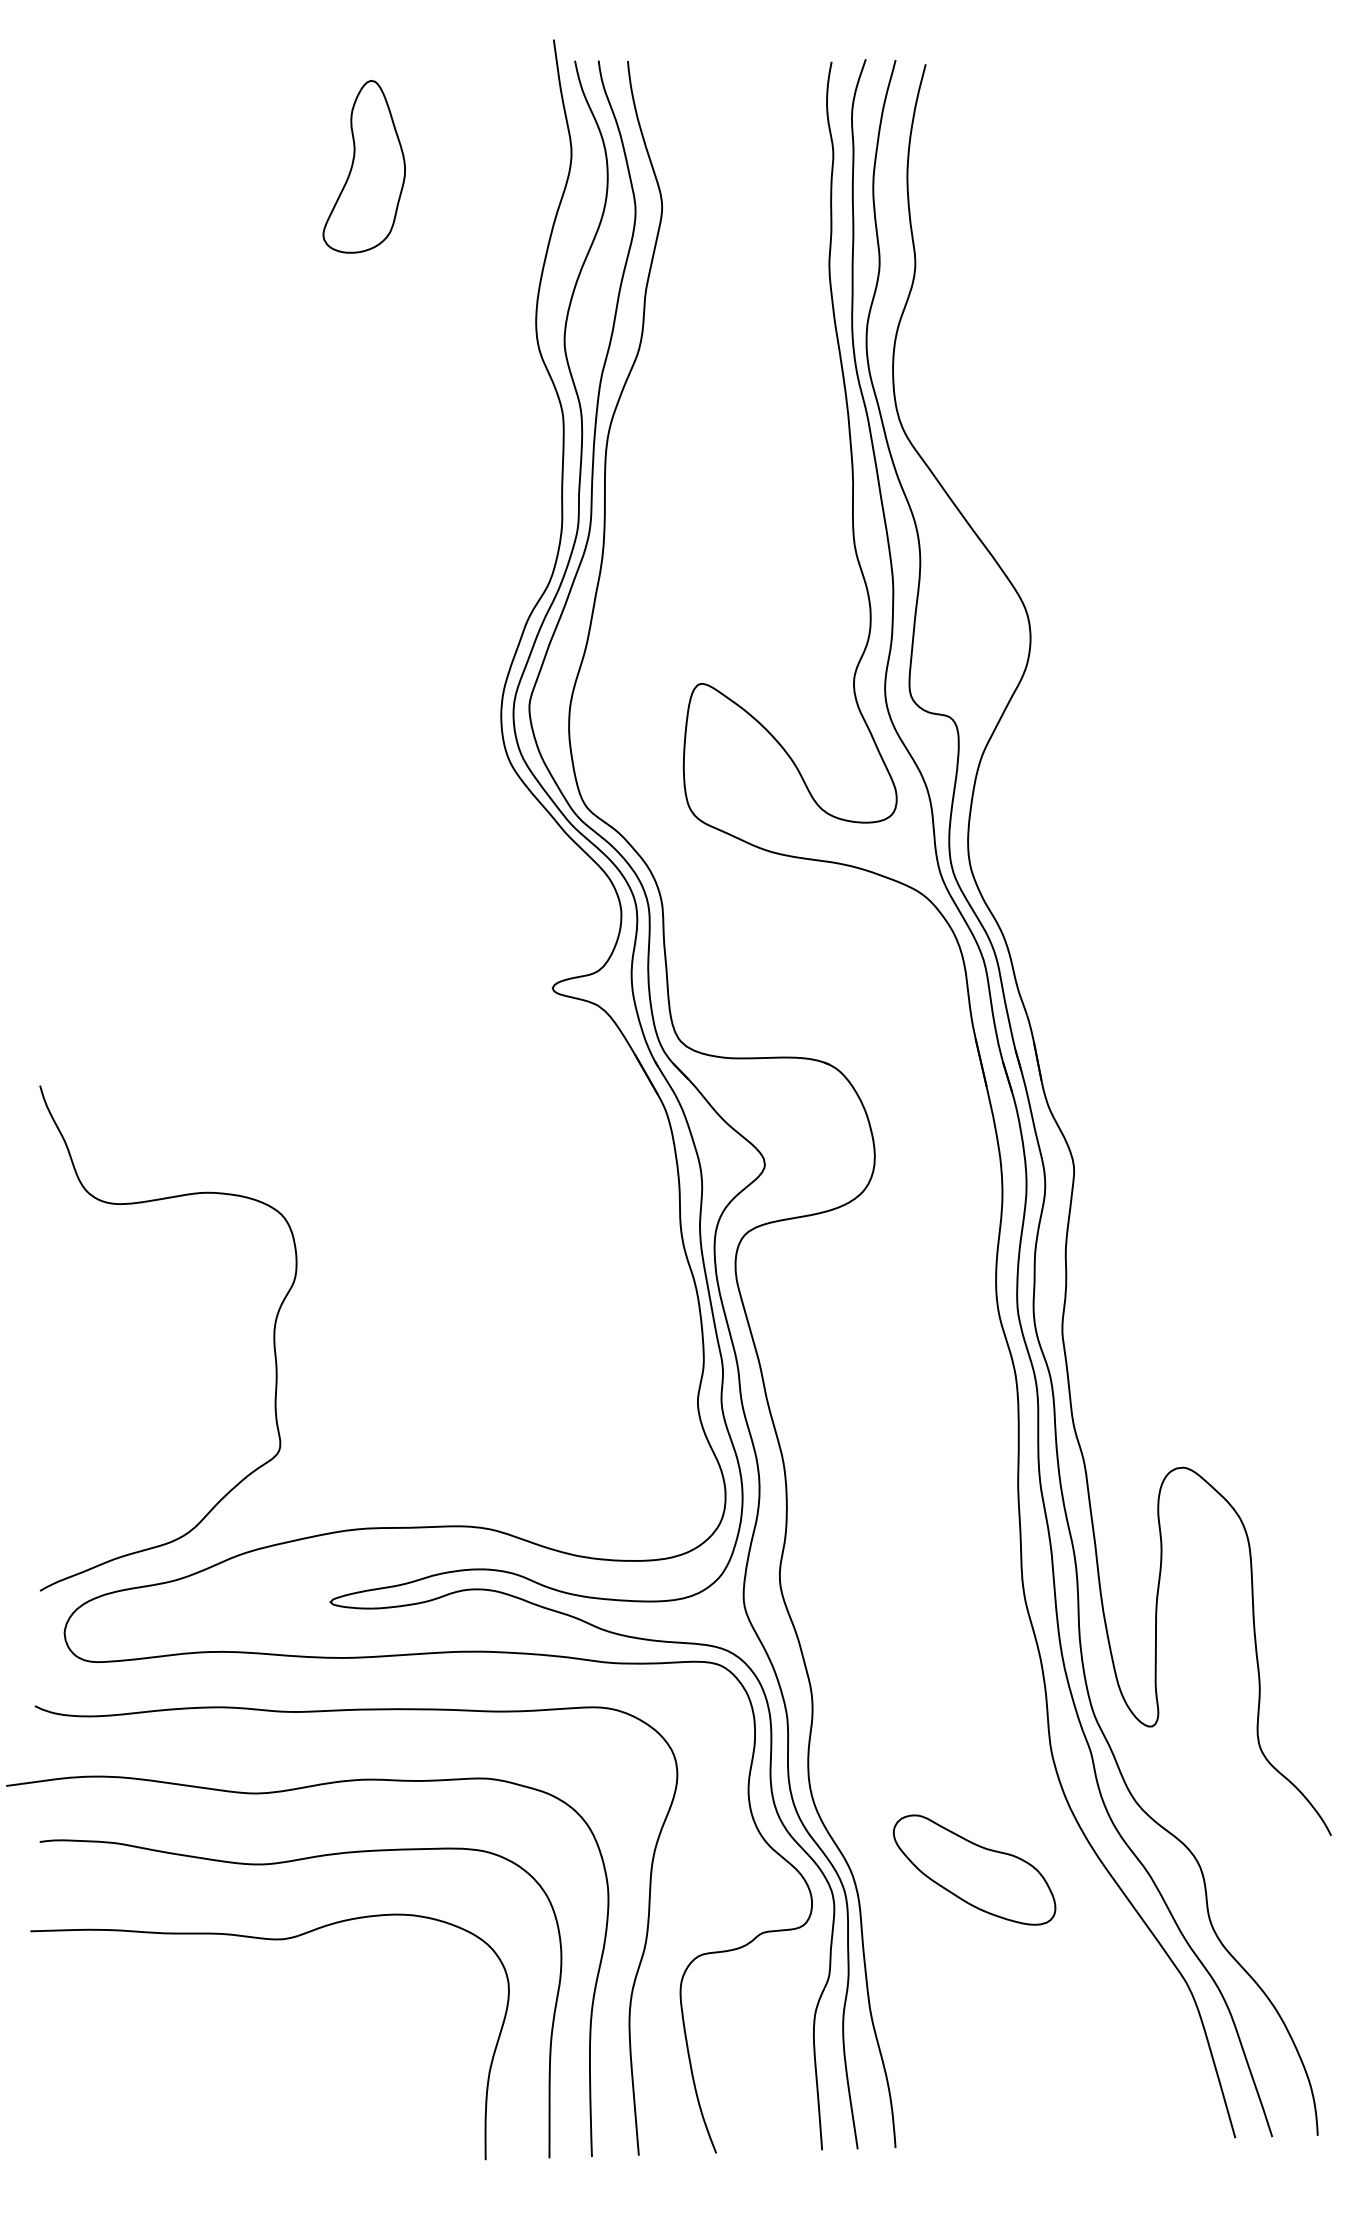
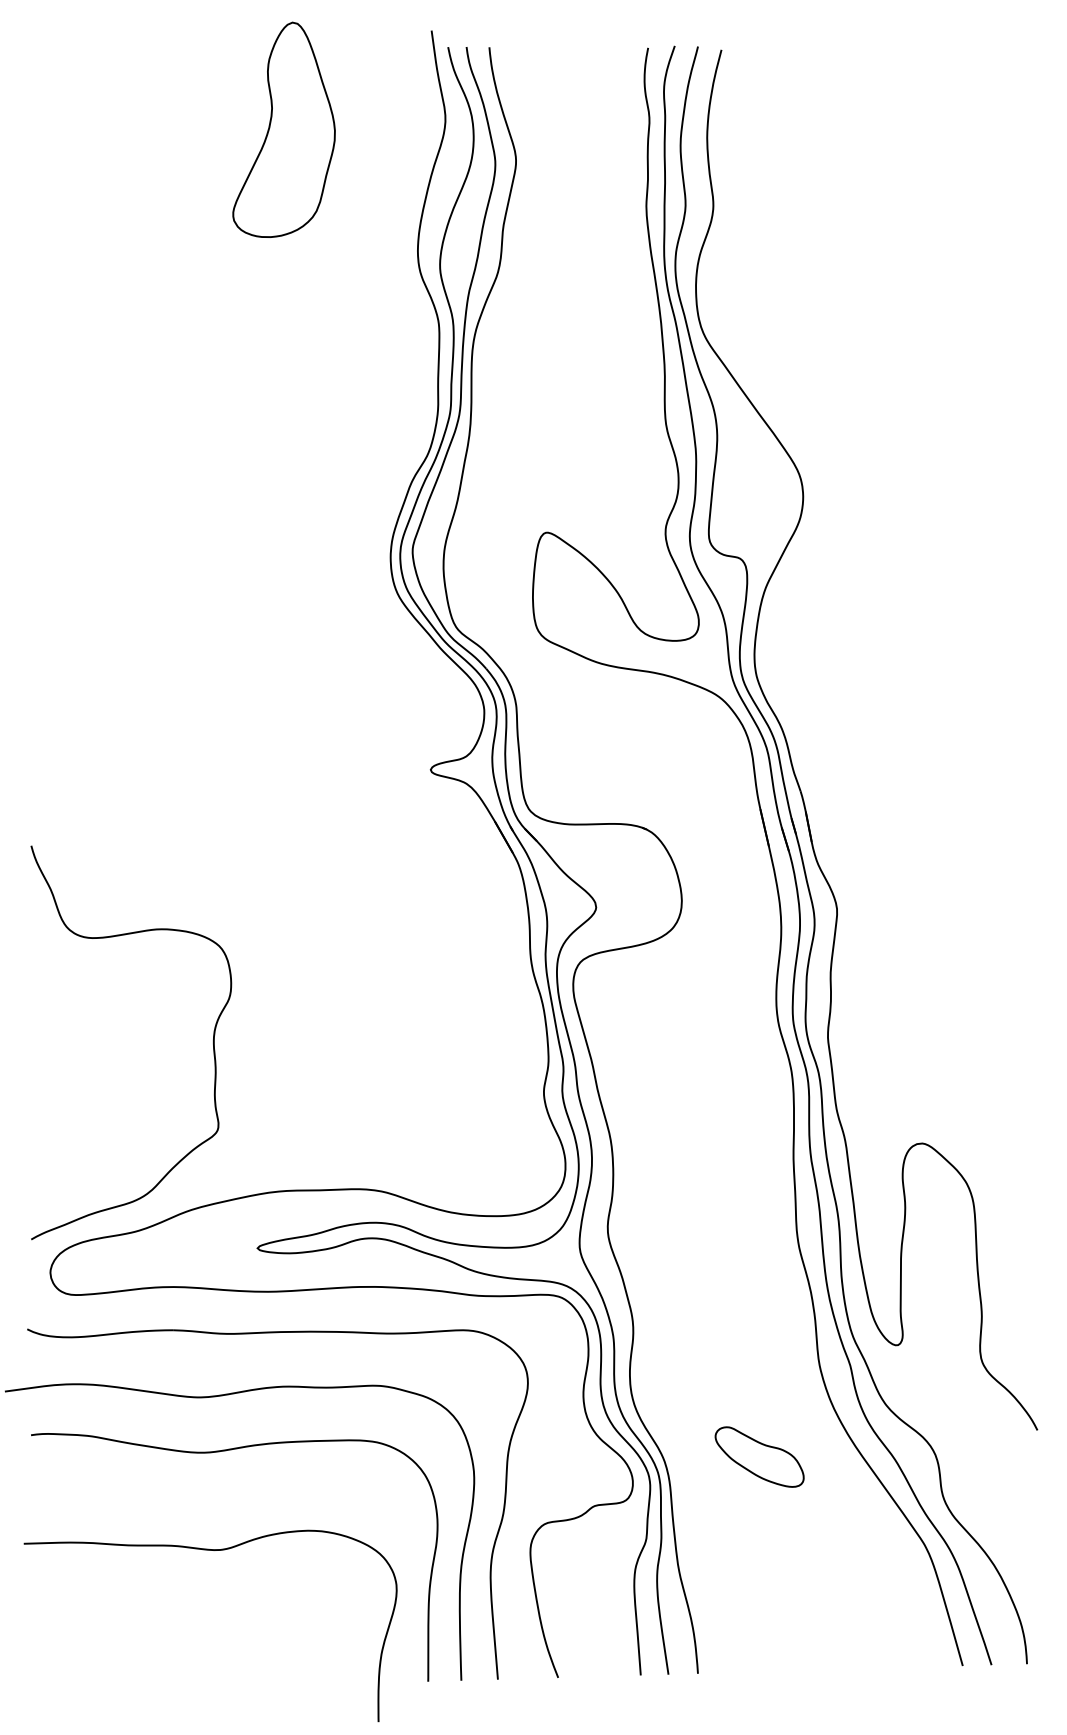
part: (363, 166) -> (283, 129), size x1.6
part: (974, 1869) -> (759, 1456), size x0.7
curve: (270, 1940) -> (210, 1550), moved

